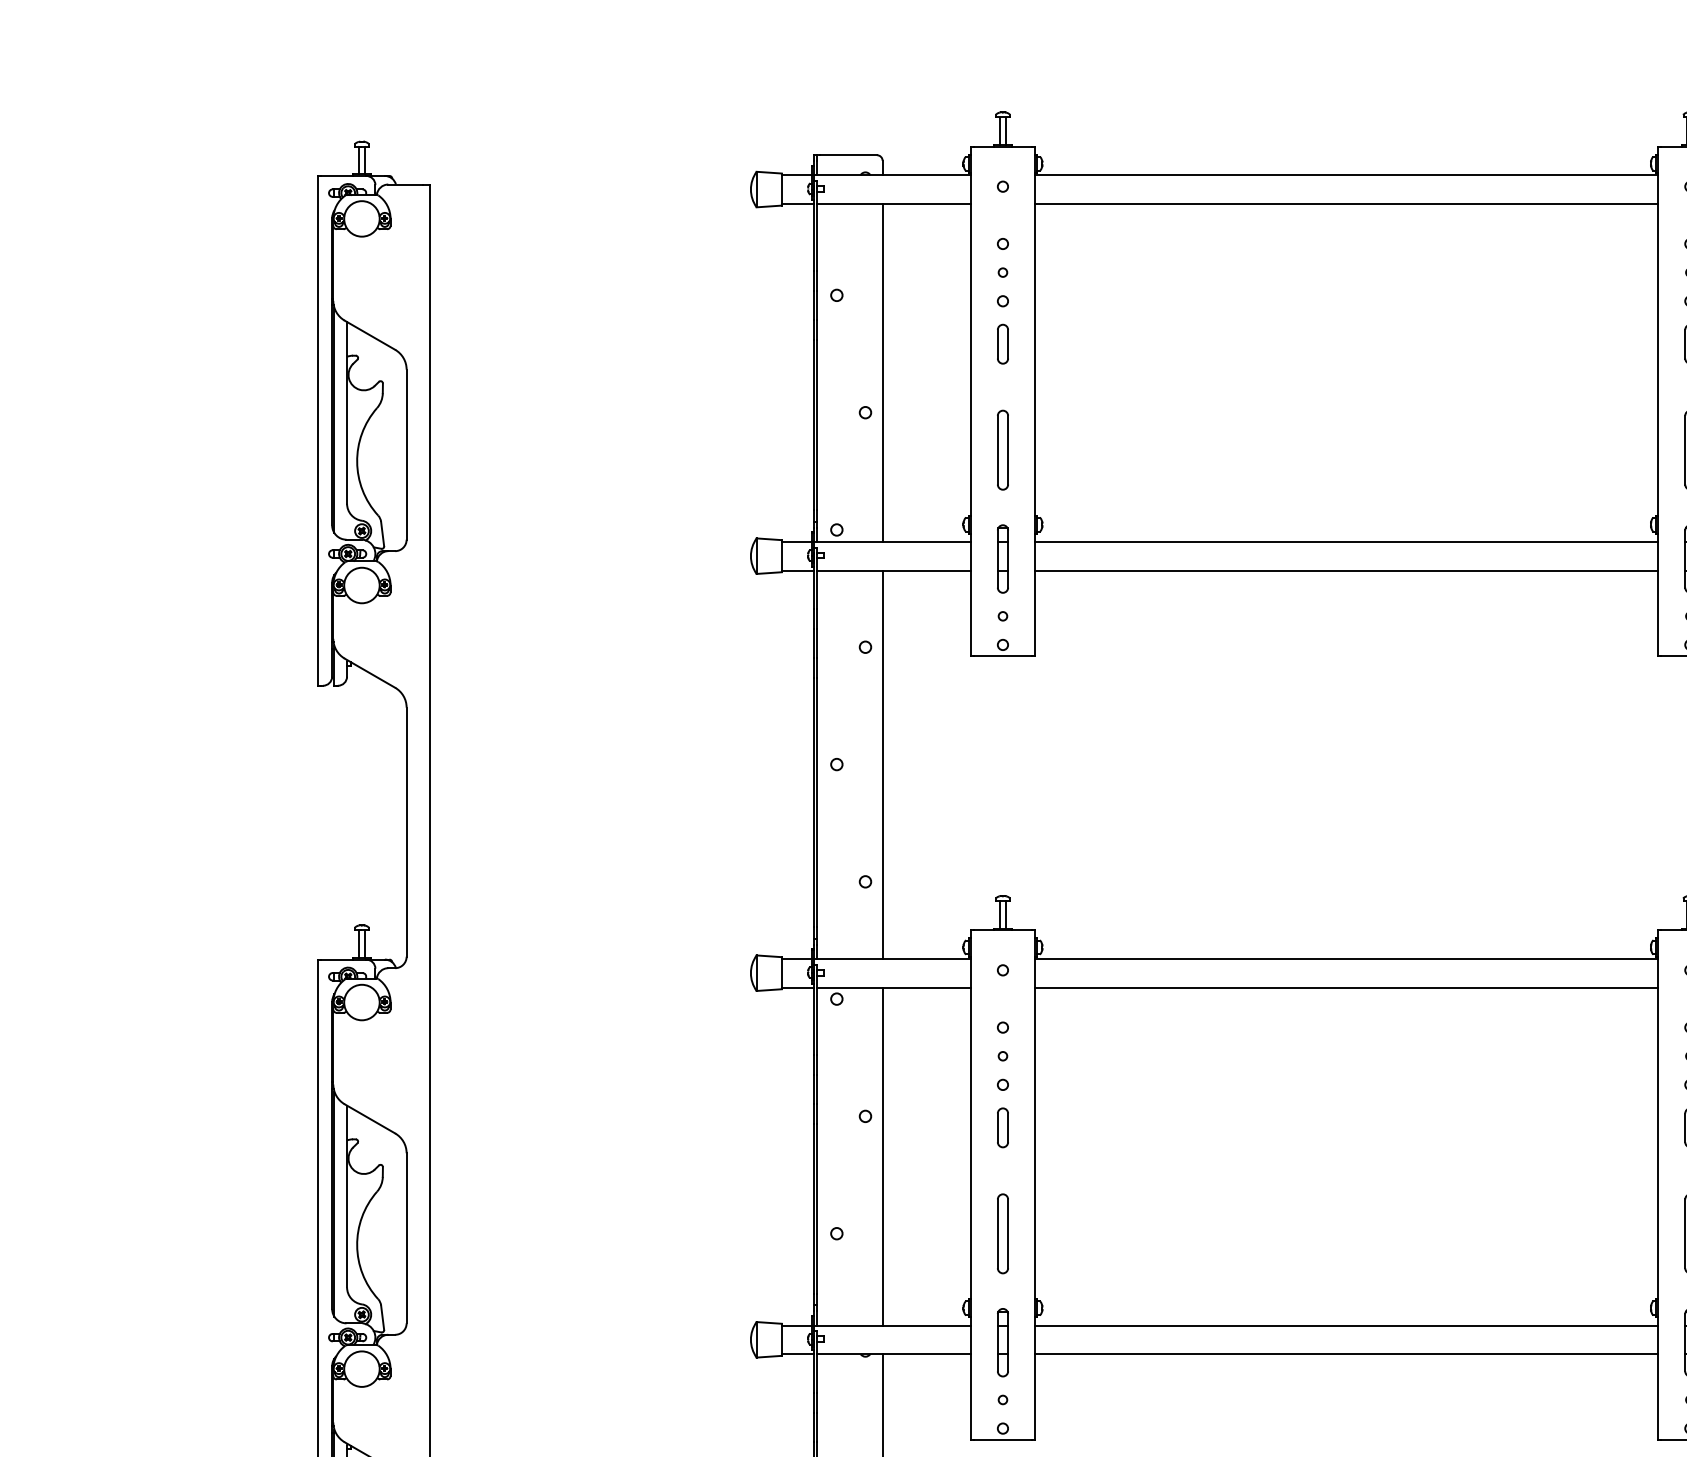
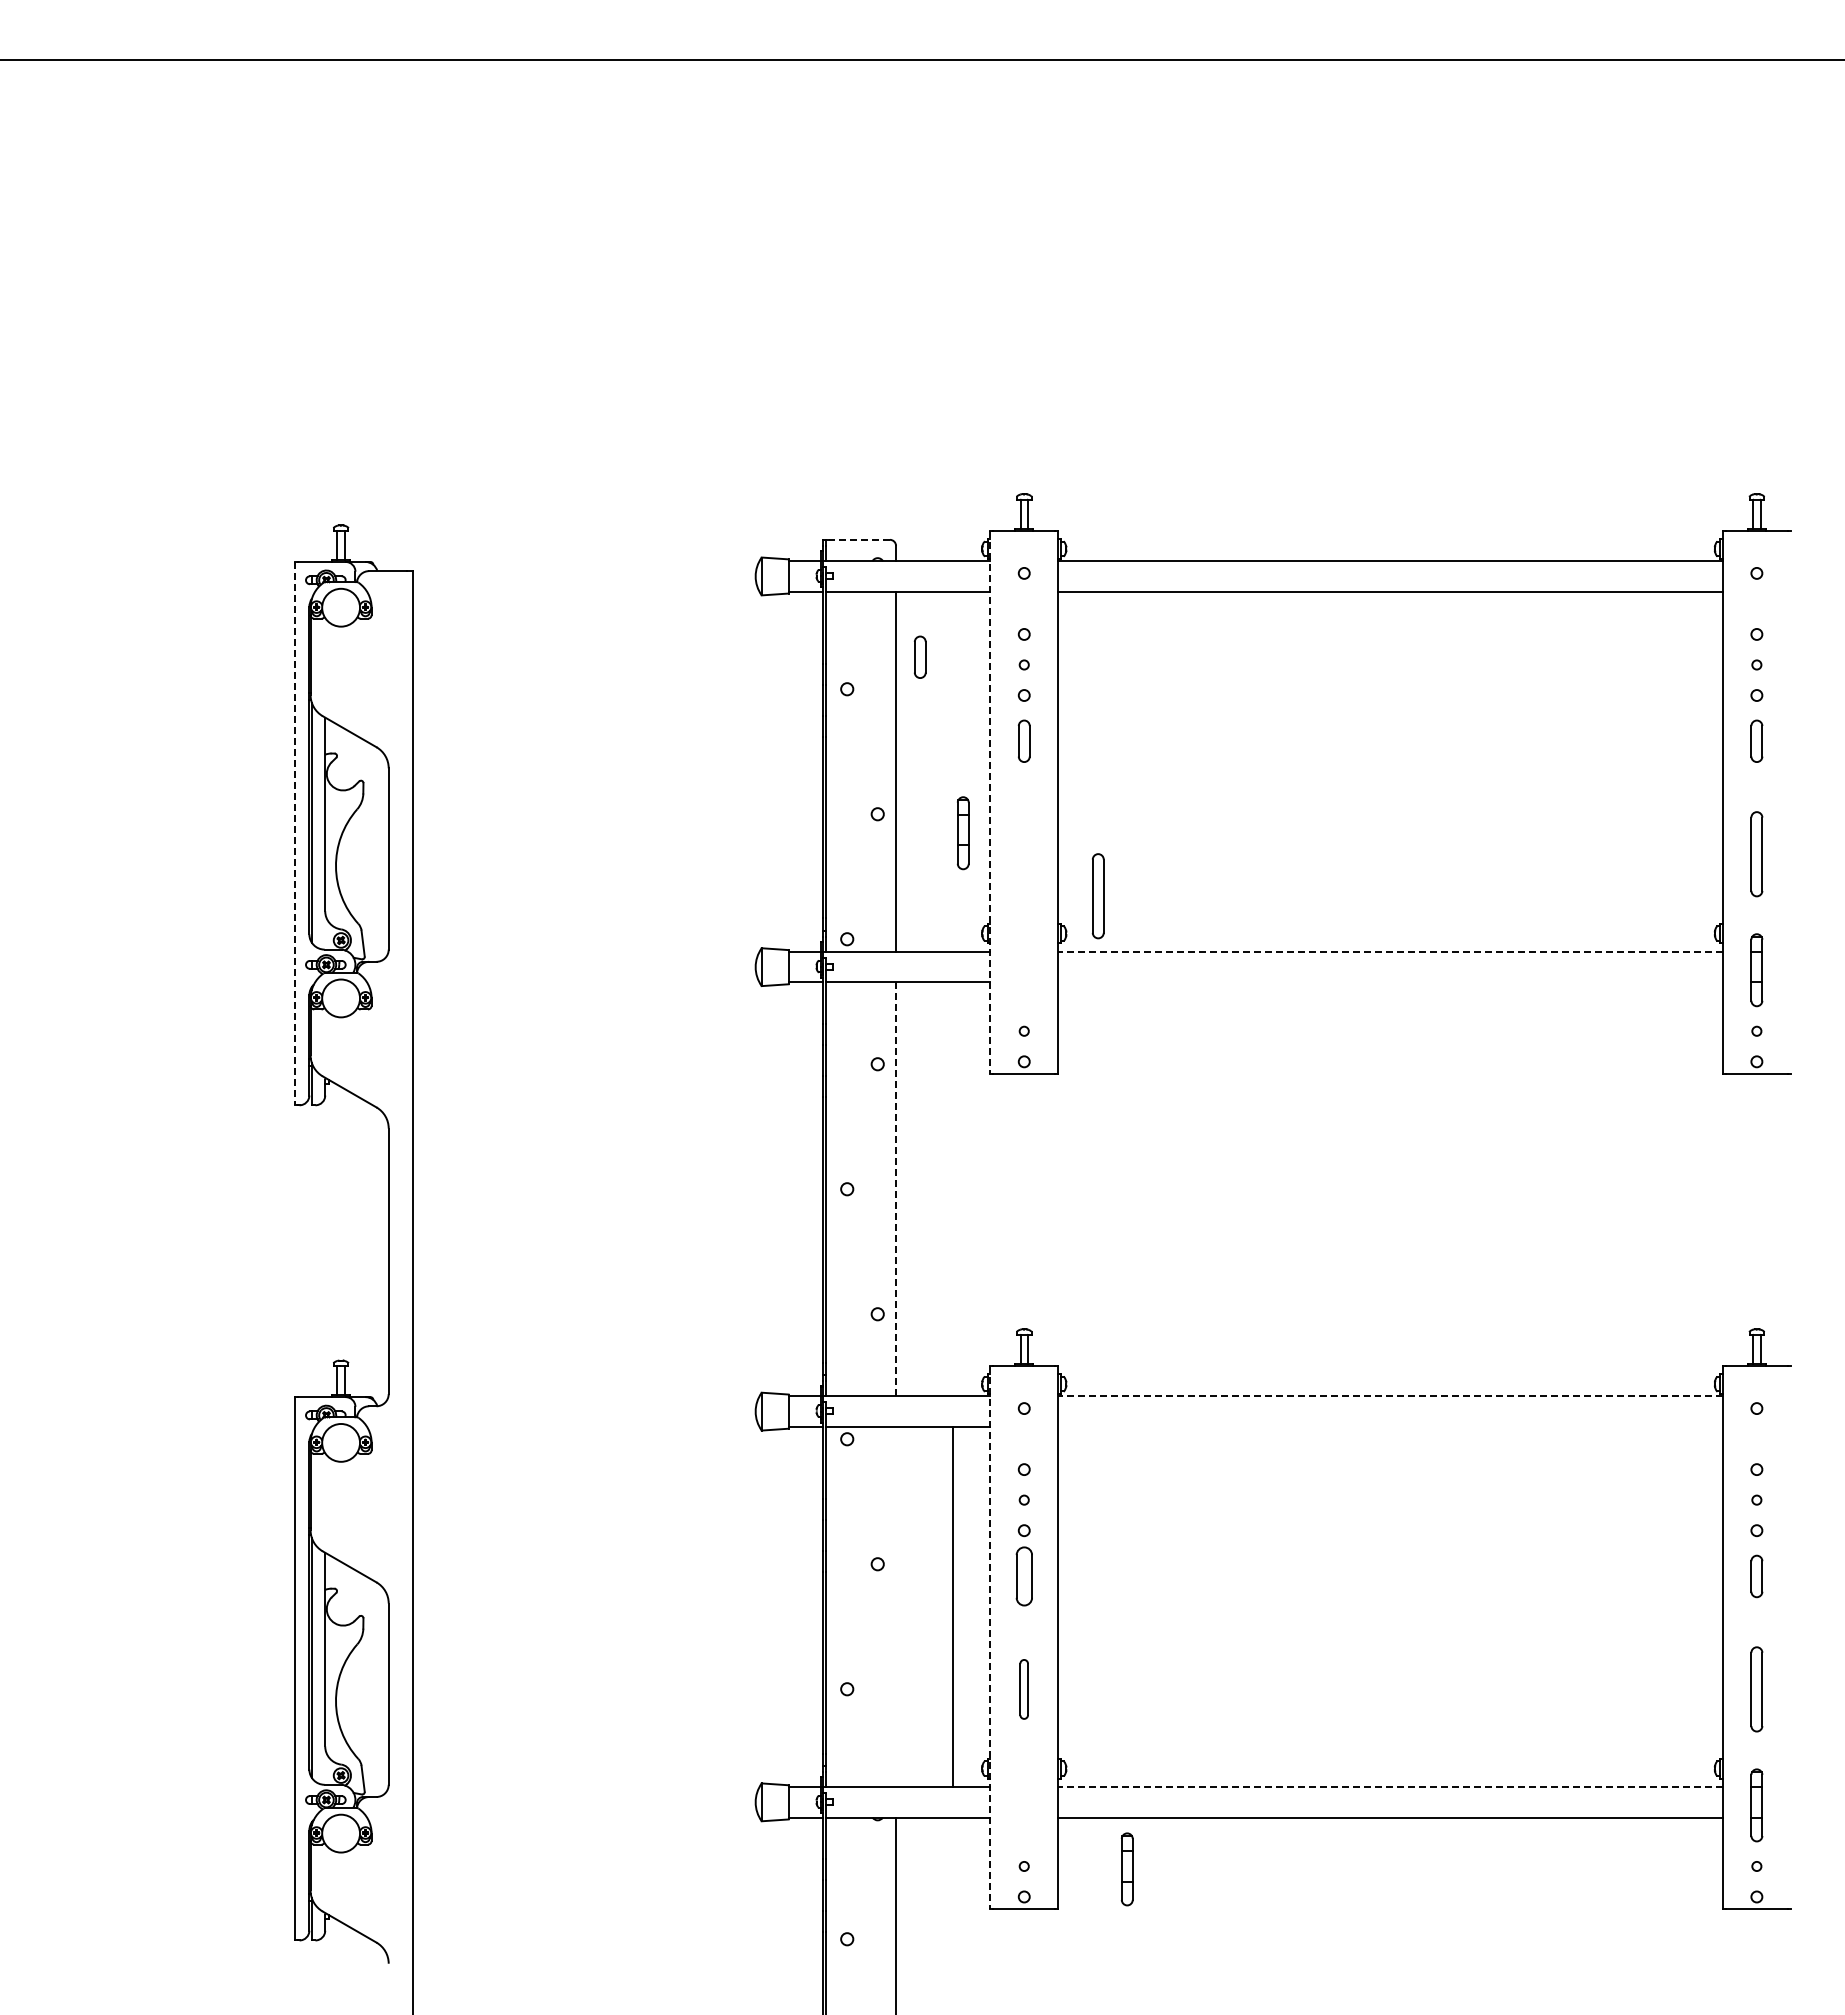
line: (848, 154) -> (859, 539), solid -> dashed
part: (904, 264) -> (919, 656), added
line: (971, 401) -> (990, 802), solid -> dashed
line: (318, 430) -> (294, 833), solid -> dashed
part: (1002, 450) -> (1097, 896), moved
line: (1346, 541) -> (1390, 951), solid -> dashed
part: (1002, 559) -> (962, 833), moved
line: (1346, 570) -> (1390, 982), removed
line: (883, 764) -> (896, 1189), solid -> dashed
line: (1346, 959) -> (1390, 1396), solid -> dashed
line: (1346, 987) -> (1390, 1426), removed
part: (1002, 1127) -> (1023, 1576), size x1.4
line: (883, 1156) -> (953, 1606), moved
line: (971, 1185) -> (990, 1637), solid -> dashed
part: (1002, 1233) -> (1023, 1689), size x0.7
line: (1346, 1325) -> (1390, 1787), solid -> dashed
part: (1002, 1342) -> (1126, 1869), moved

